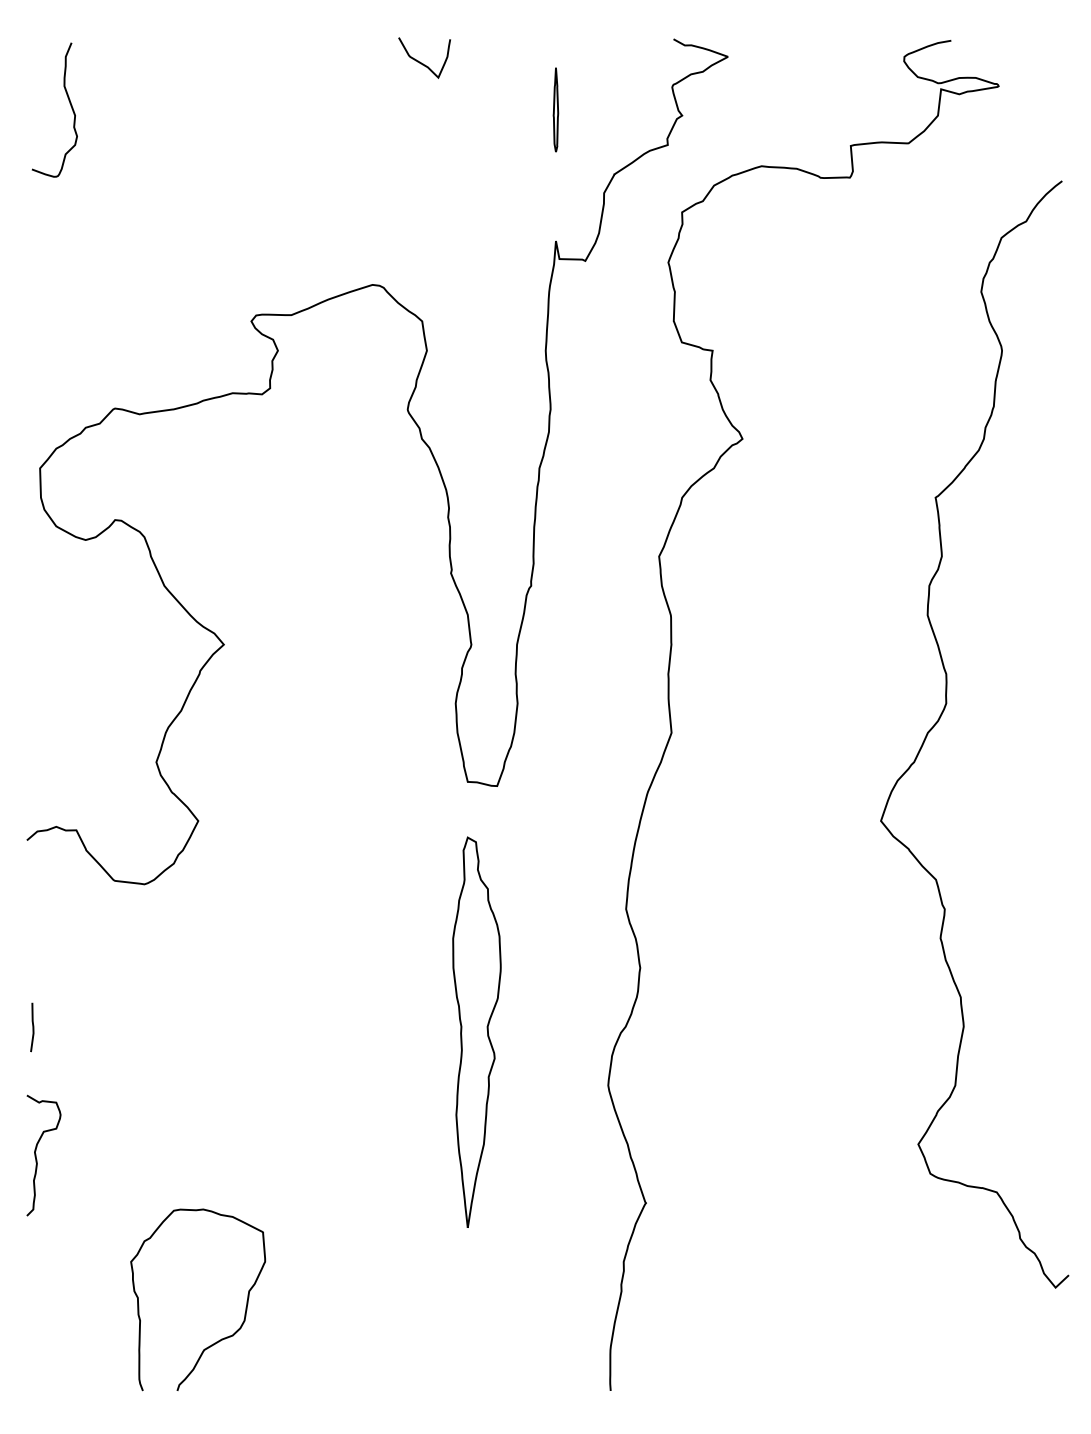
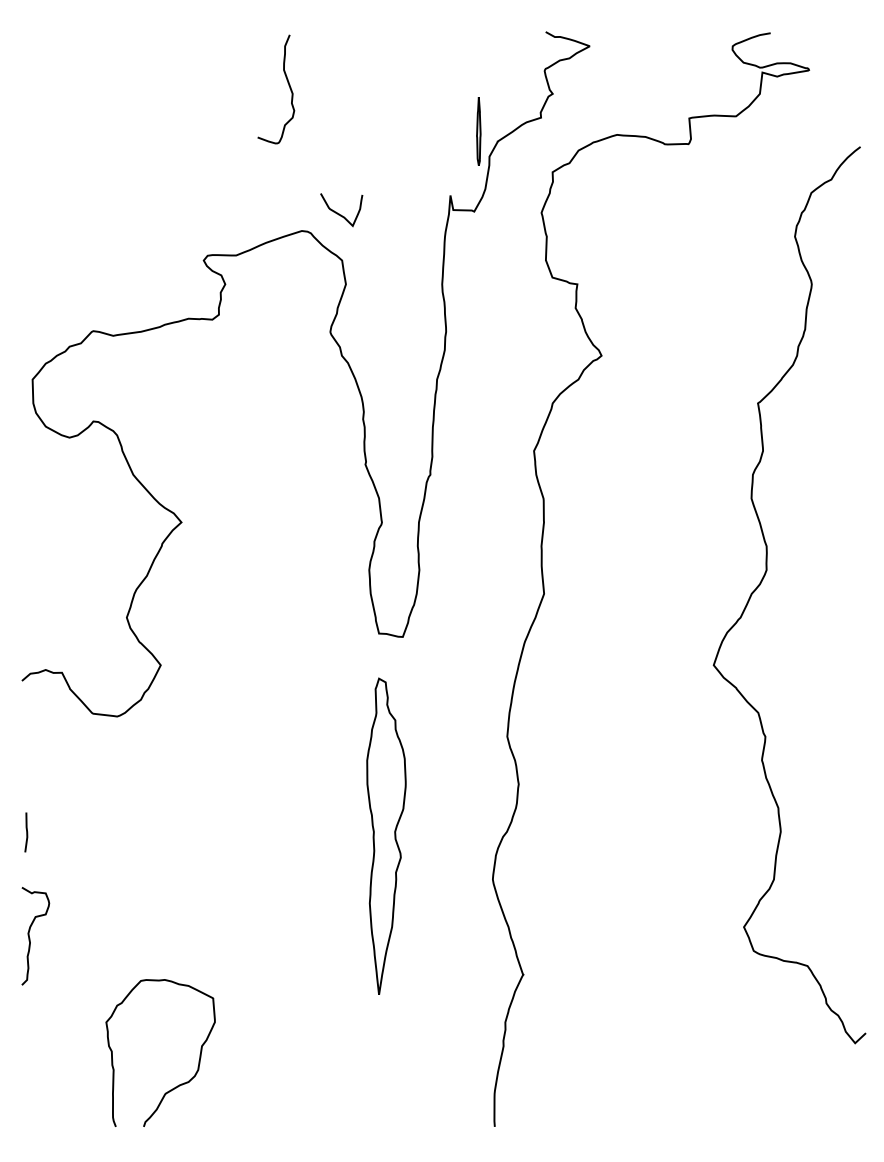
curve: (420, 61) -> (338, 212), moved
curve: (69, 103) -> (288, 84), moved
part: (555, 109) -> (478, 131), moved

